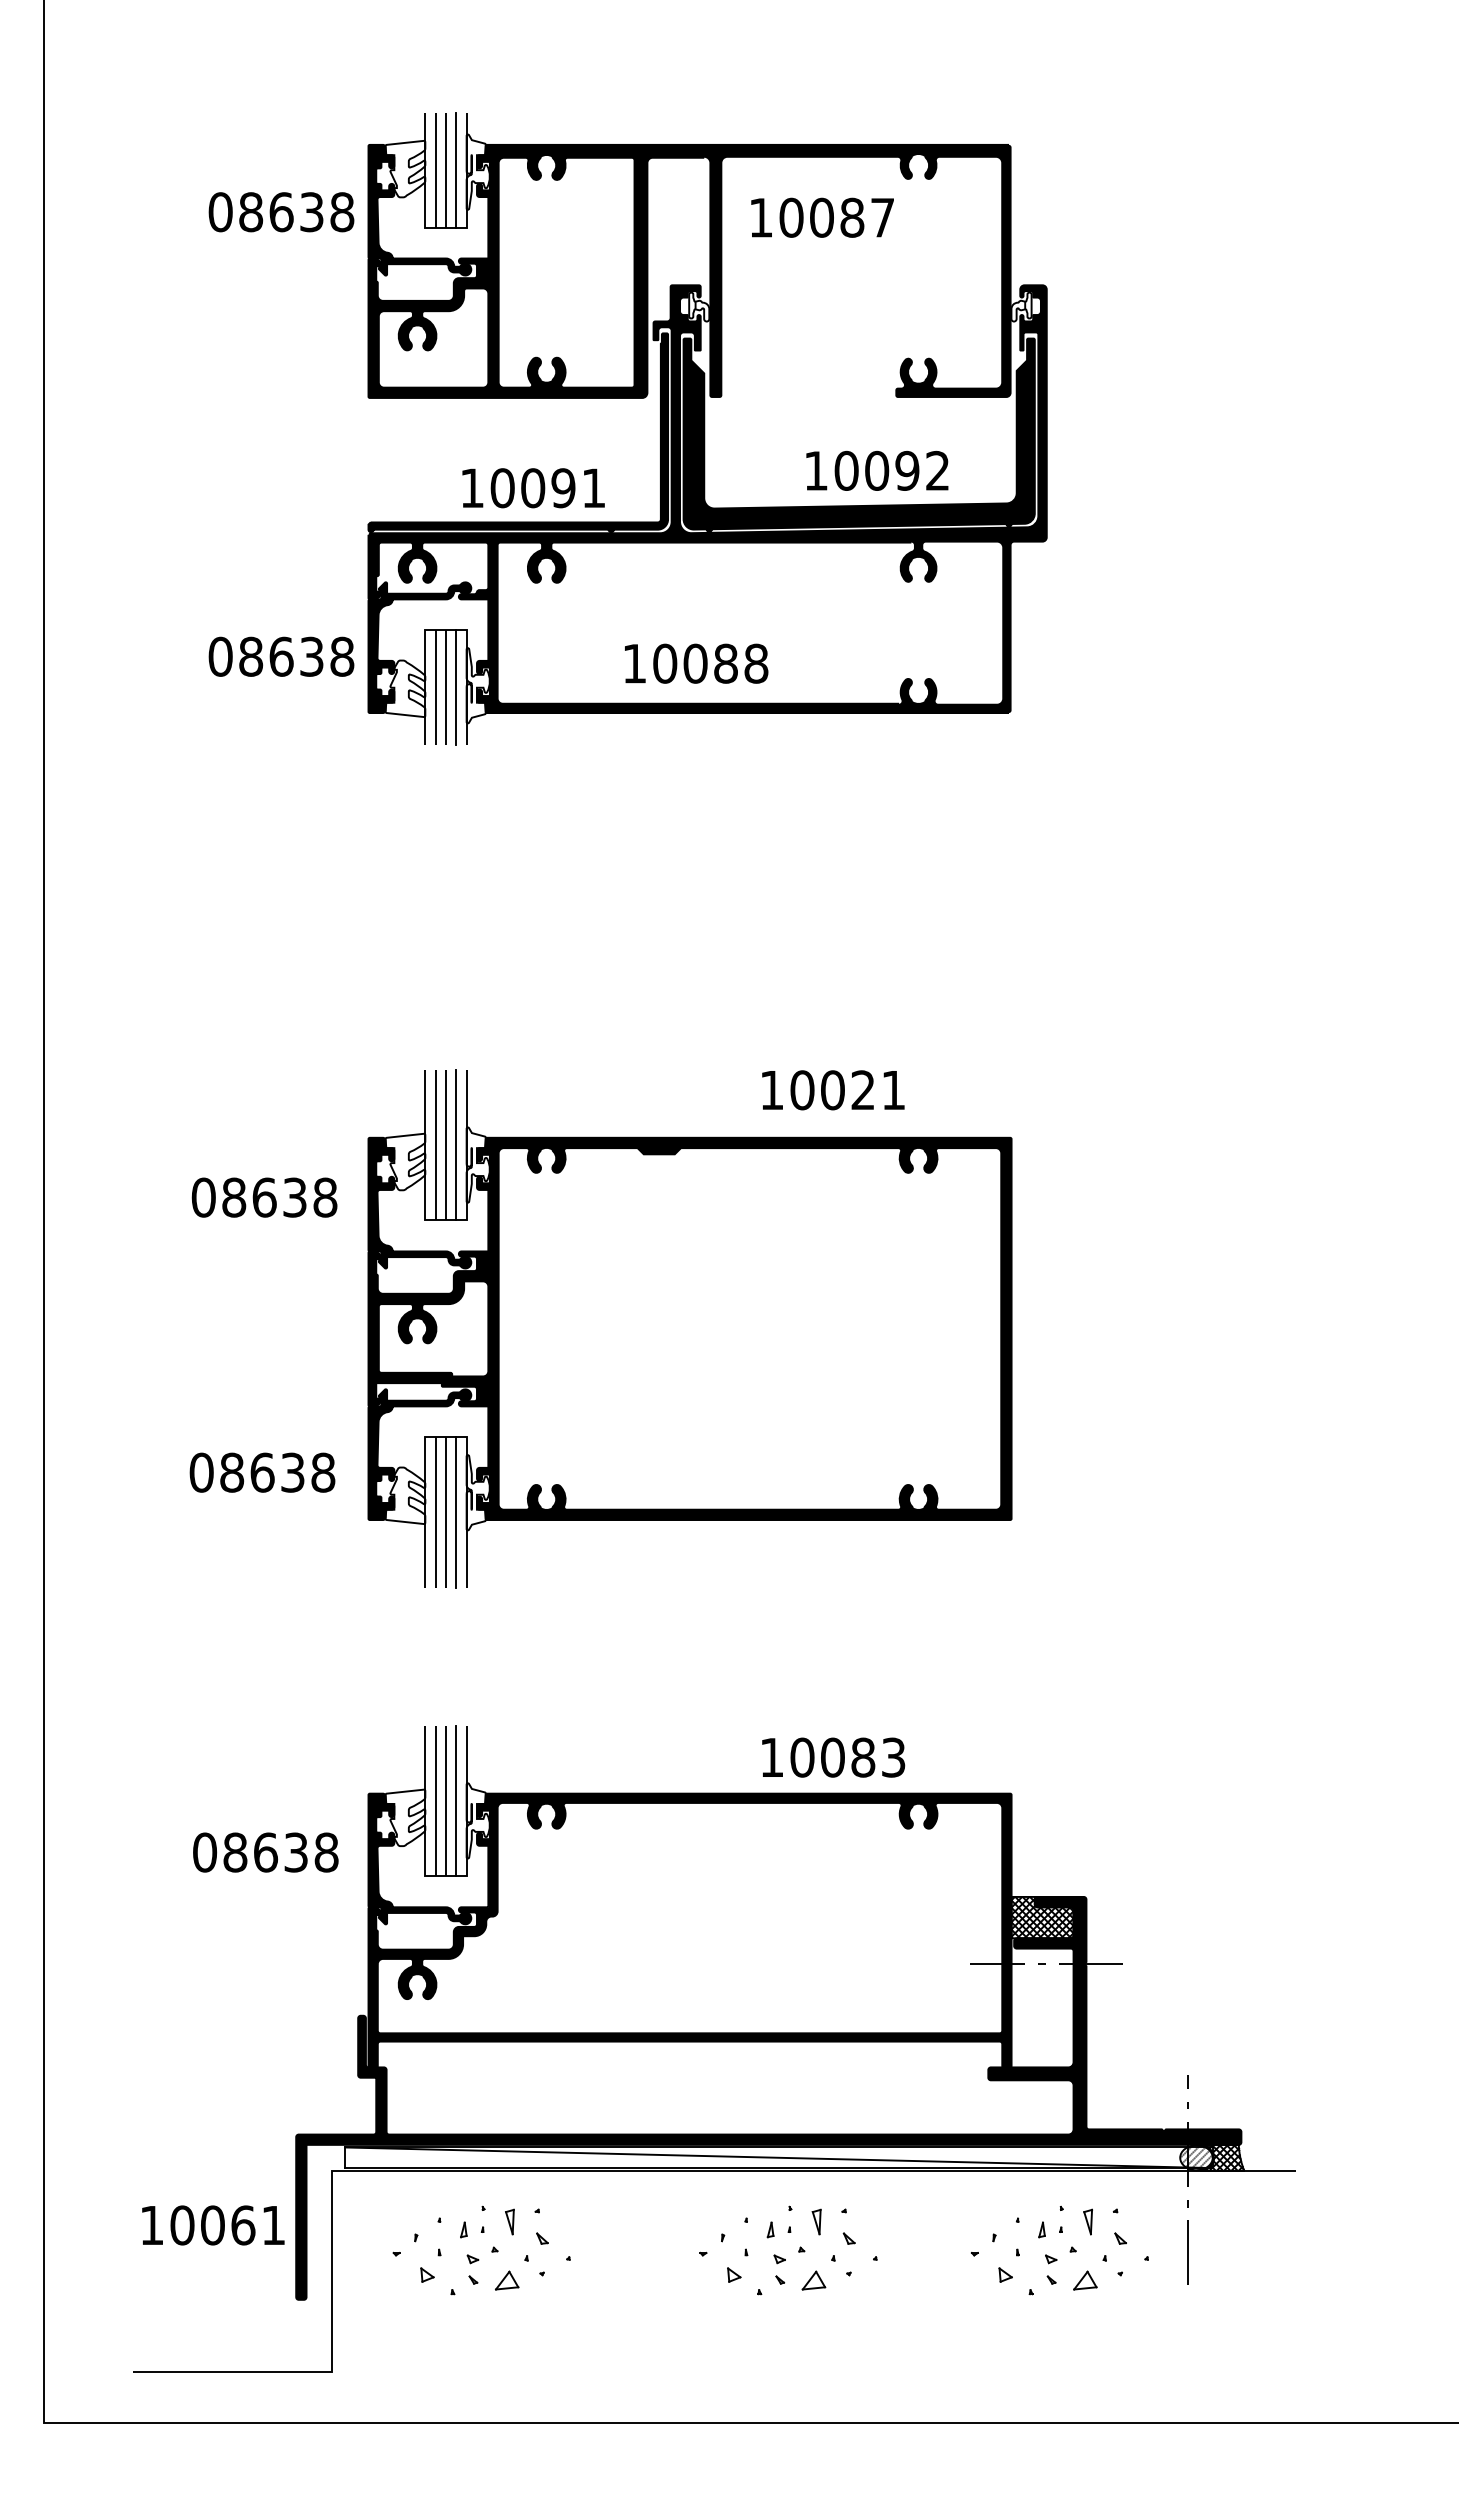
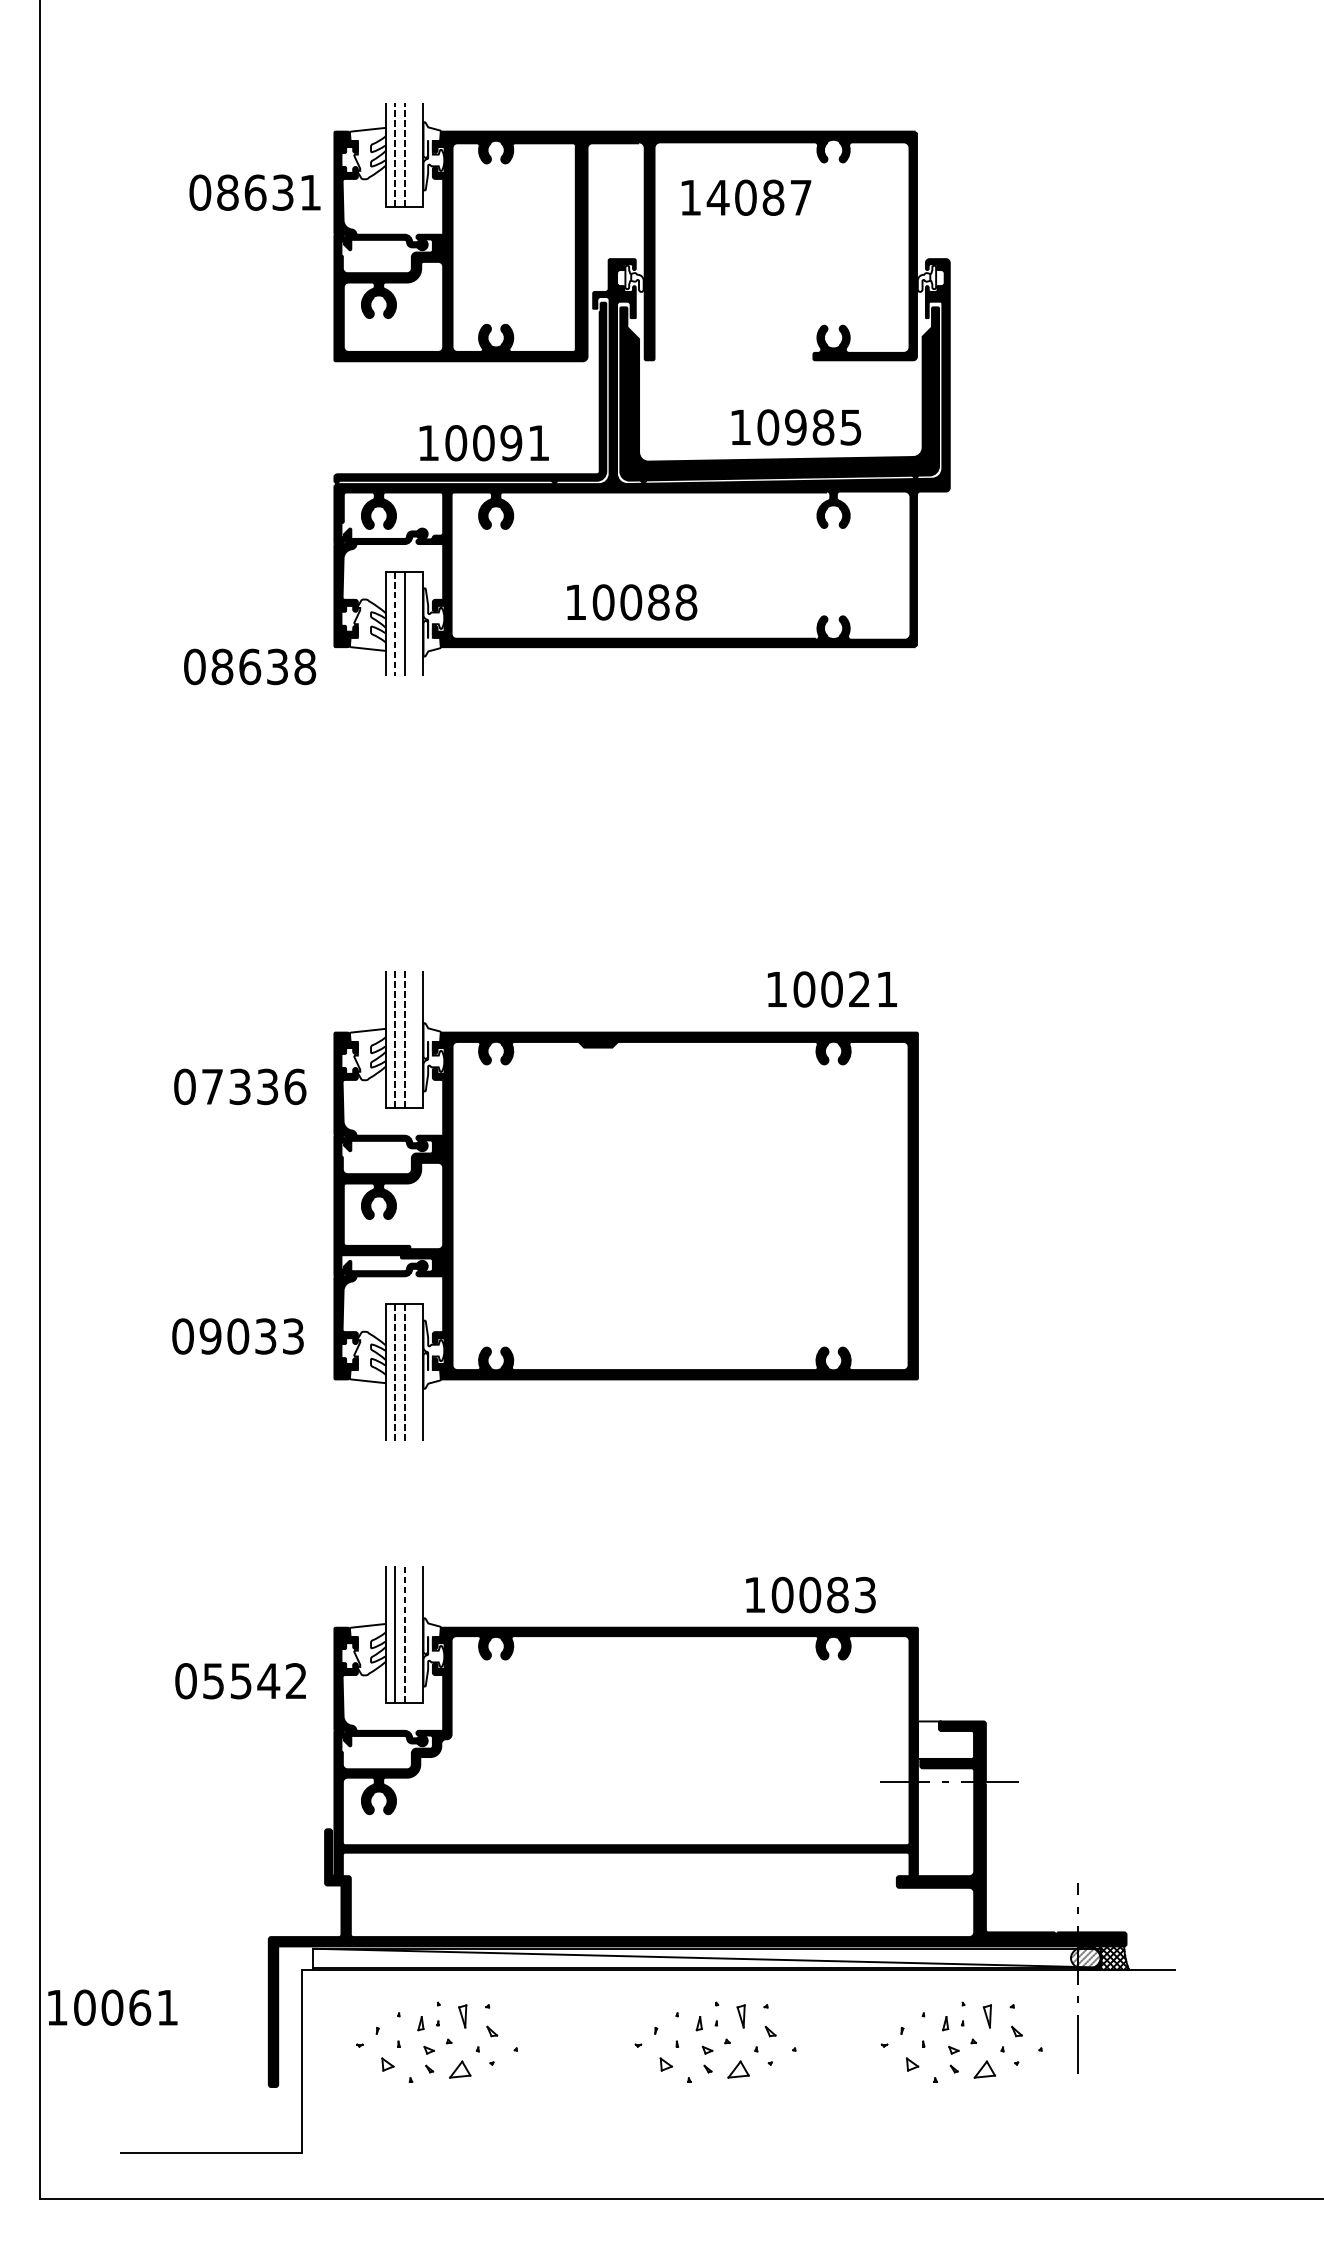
line: (435, 169) -> (395, 153), solid -> dashed
line: (445, 169) -> (404, 153), solid -> dashed
line: (456, 170) -> (414, 154), removed
text: (342, 212) -> (310, 192), 08638 -> 08631
text: (791, 217) -> (718, 197), 10087 -> 14087
text: (906, 470) -> (822, 427), 10092 -> 10985
text: (281, 656) -> (250, 666), moved
line: (456, 687) -> (414, 623), removed
line: (435, 688) -> (395, 624), solid -> dashed
text: (833, 1090) -> (832, 989), moved
line: (435, 1144) -> (395, 1038), solid -> dashed
line: (445, 1144) -> (404, 1038), solid -> dashed
line: (456, 1144) -> (414, 1038), removed
text: (279, 1197) -> (253, 1086), 08638 -> 07336
text: (277, 1472) -> (251, 1336), 08638 -> 09033
line: (456, 1512) -> (414, 1372), removed
line: (435, 1513) -> (395, 1373), solid -> dashed
line: (445, 1513) -> (404, 1373), solid -> dashed
text: (833, 1757) -> (810, 1594), moved
line: (445, 1800) -> (404, 1633), solid -> dashed
line: (456, 1800) -> (414, 1633), removed
text: (280, 1852) -> (254, 1681), 08638 -> 05542
hatch: (1042, 1917) -> (946, 1740), removed
text: (213, 2225) -> (113, 2007), moved

